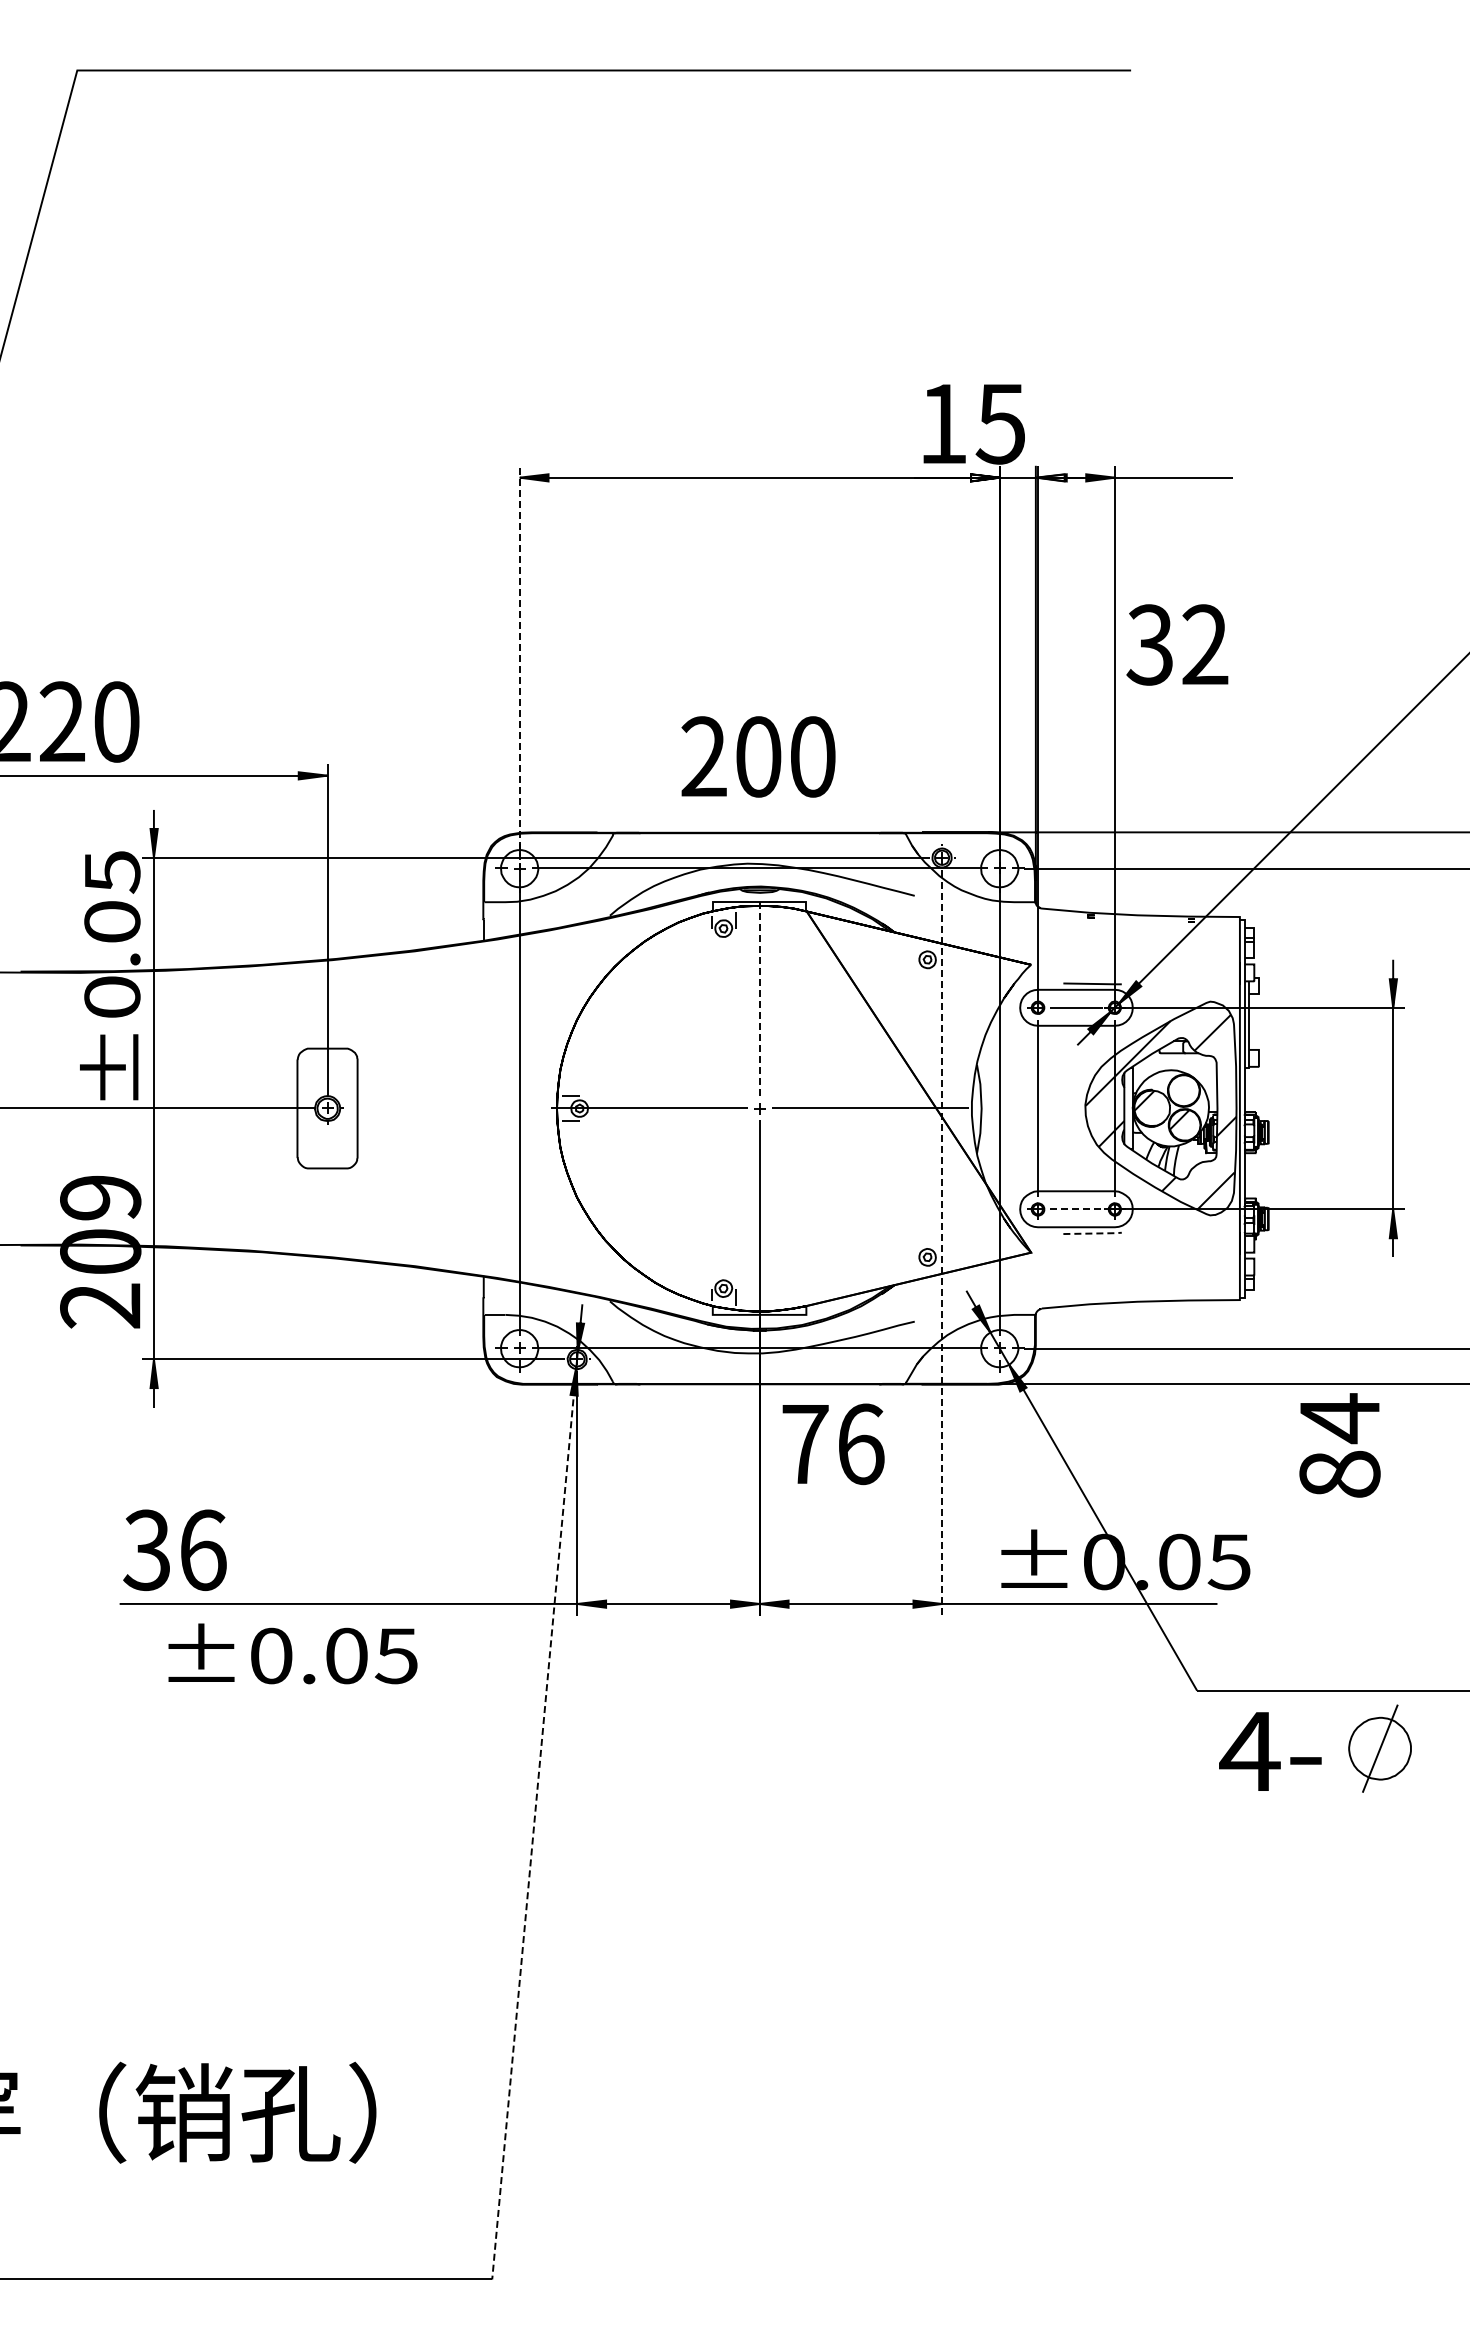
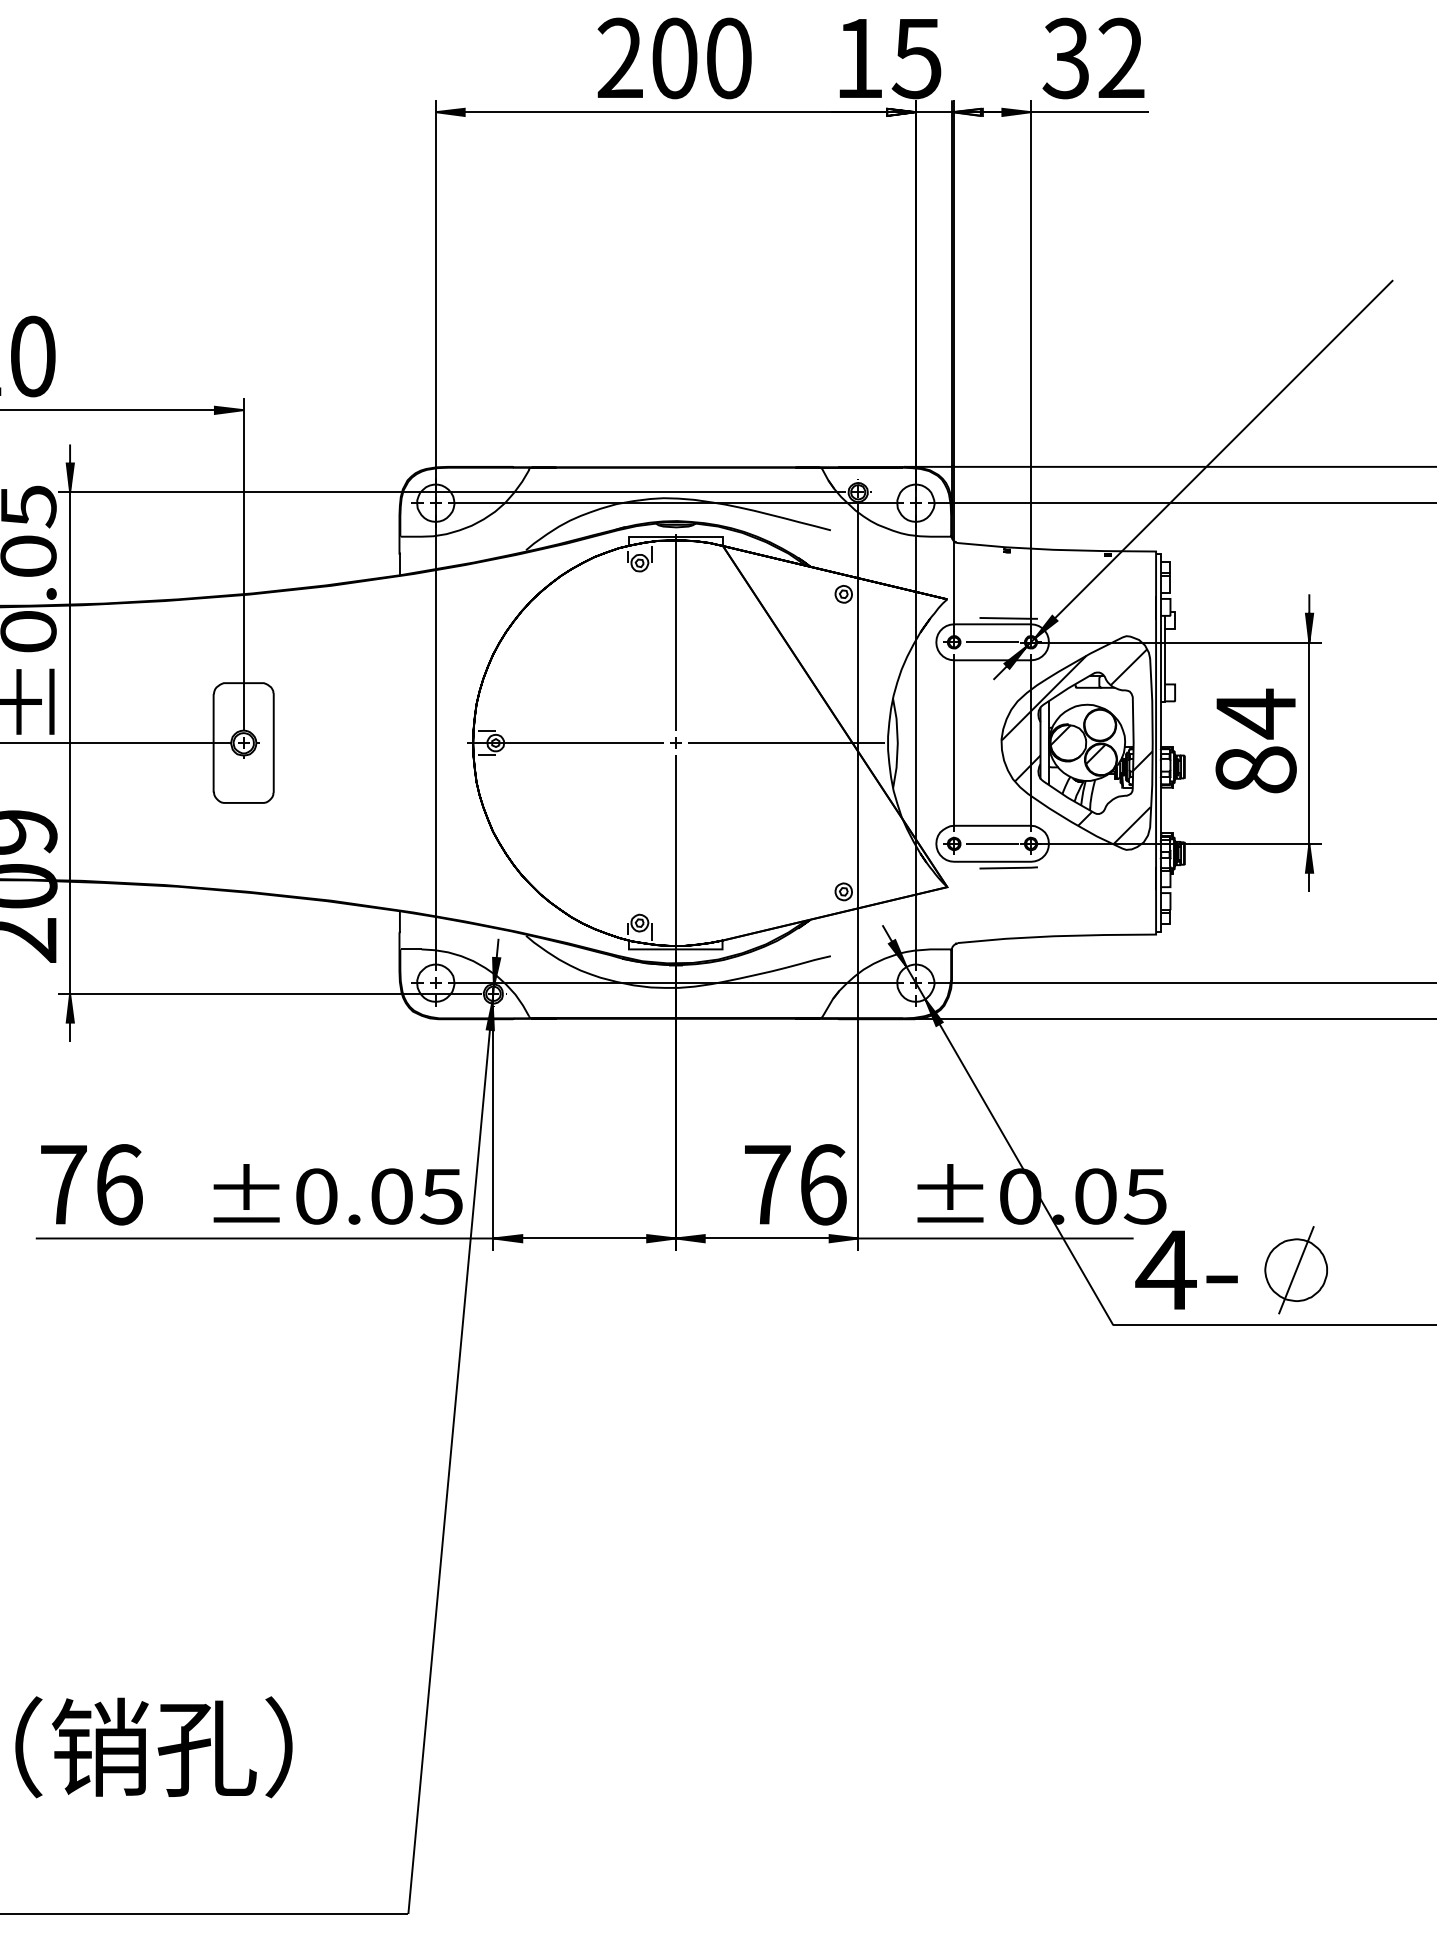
text: (1177, 644) -> (1093, 58), moved
line: (519, 679) -> (435, 314), dashed -> solid
text: (758, 756) -> (674, 58), moved
line: (759, 997) -> (675, 632), dashed -> solid
line: (1077, 1209) -> (993, 844), dashed -> solid
line: (1093, 1233) -> (1009, 868), dashed -> solid
line: (942, 1243) -> (858, 878), dashed -> solid
text: (833, 1444) -> (795, 1185), moved
text: (1339, 1445) -> (1255, 741), moved
text: (146, 1550) -> (62, 1185), 36 -> 76
text: (292, 1653) -> (337, 1194), moved
part: (1379, 1748) -> (1295, 1270), moved
text: (1270, 1751) -> (1186, 1270), moved
line: (534, 1823) -> (450, 1458), dashed -> solid

